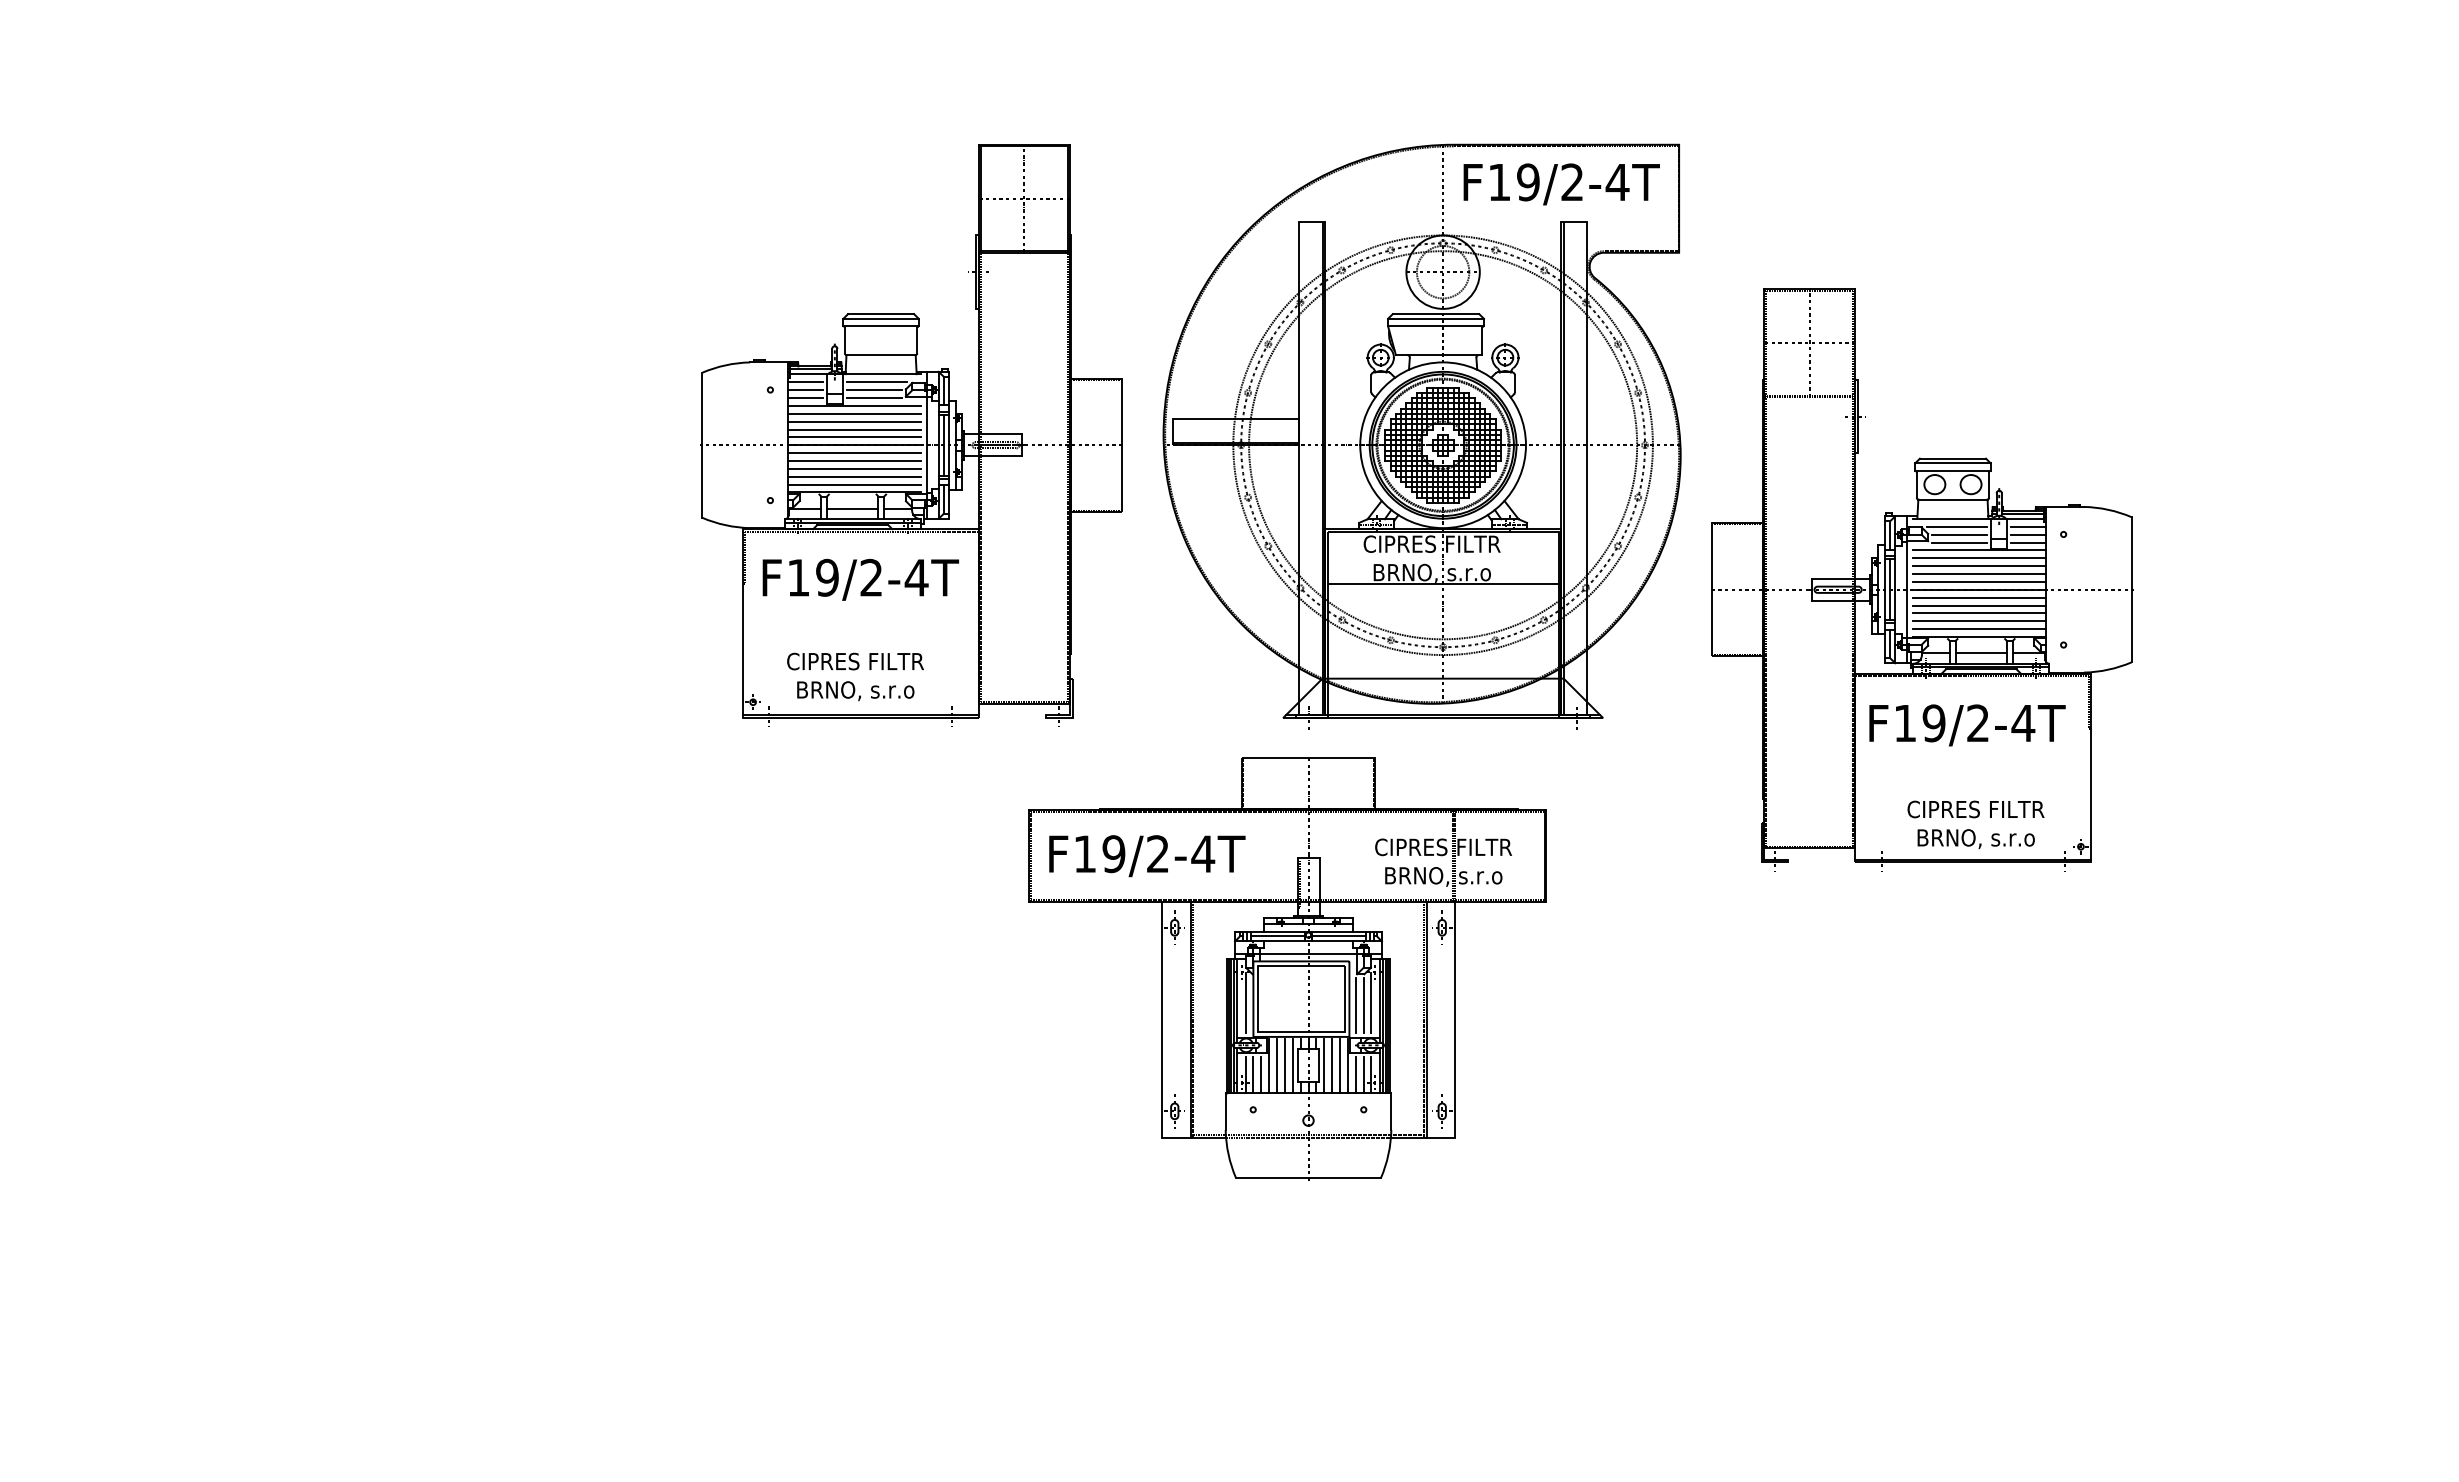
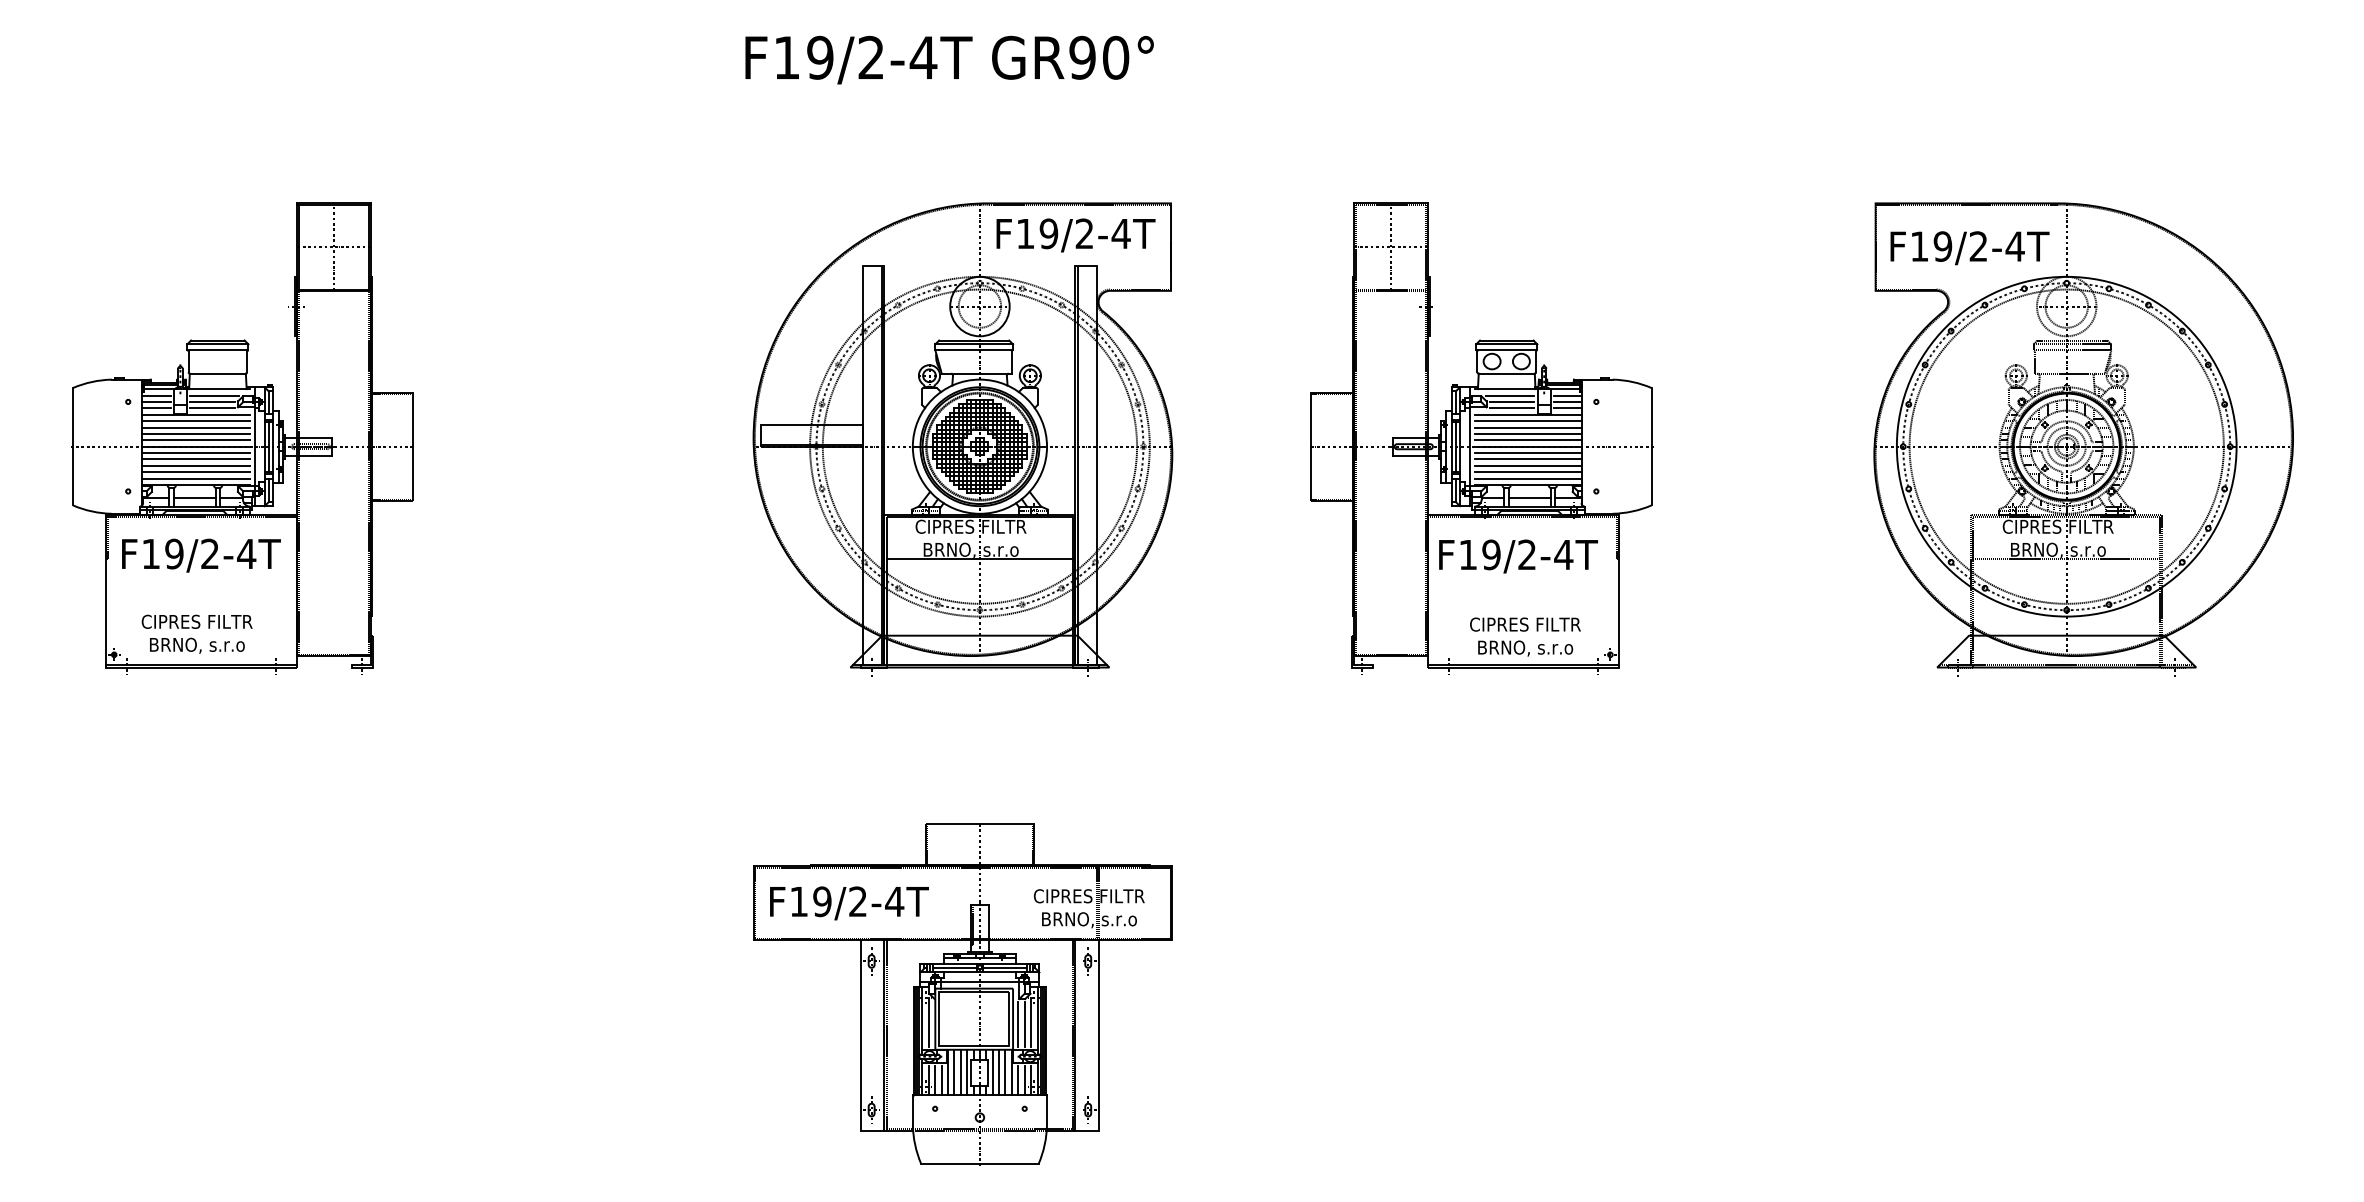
part: (911, 435) -> (242, 438), moved
part: (1921, 579) -> (1481, 438), moved
part: (1286, 968) -> (962, 994), moved

